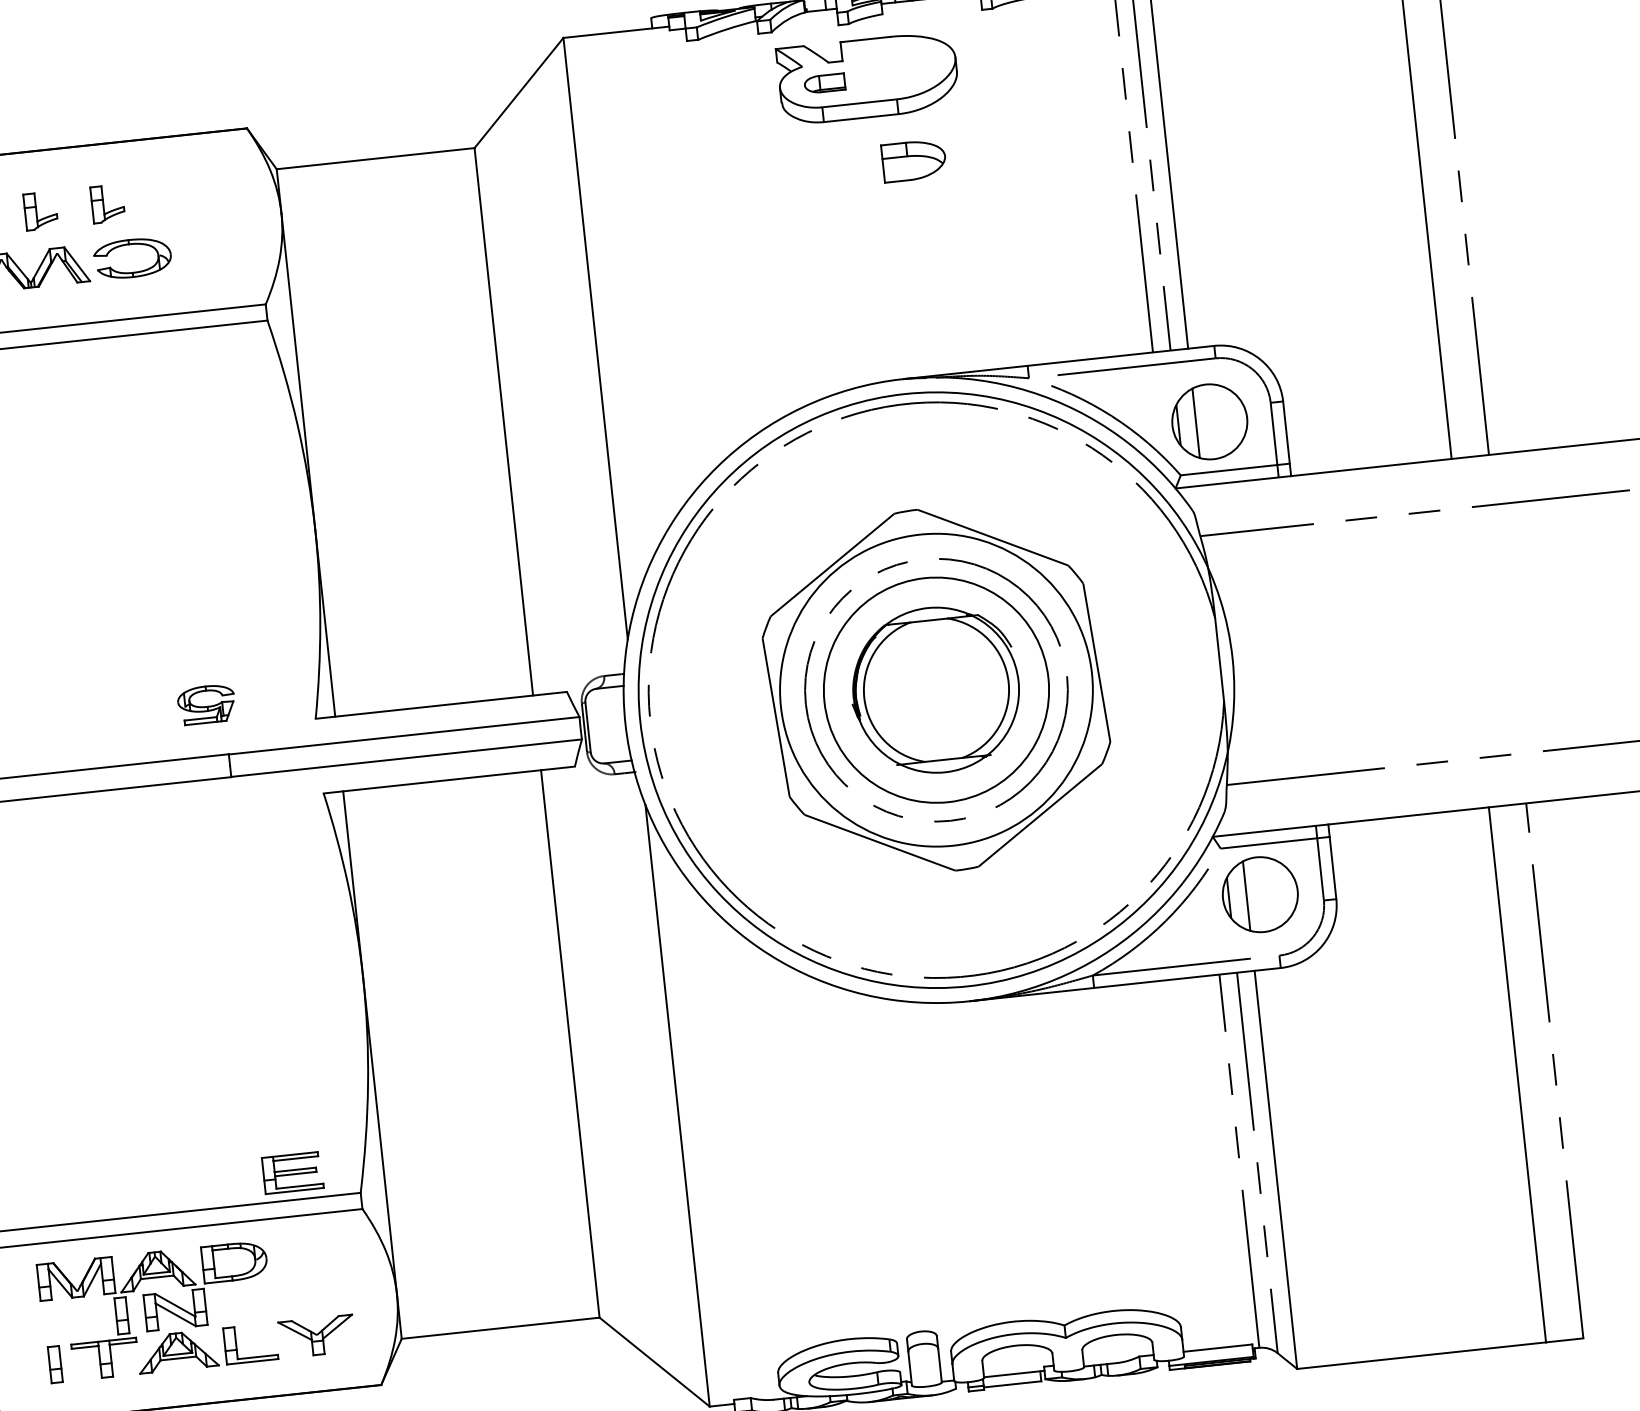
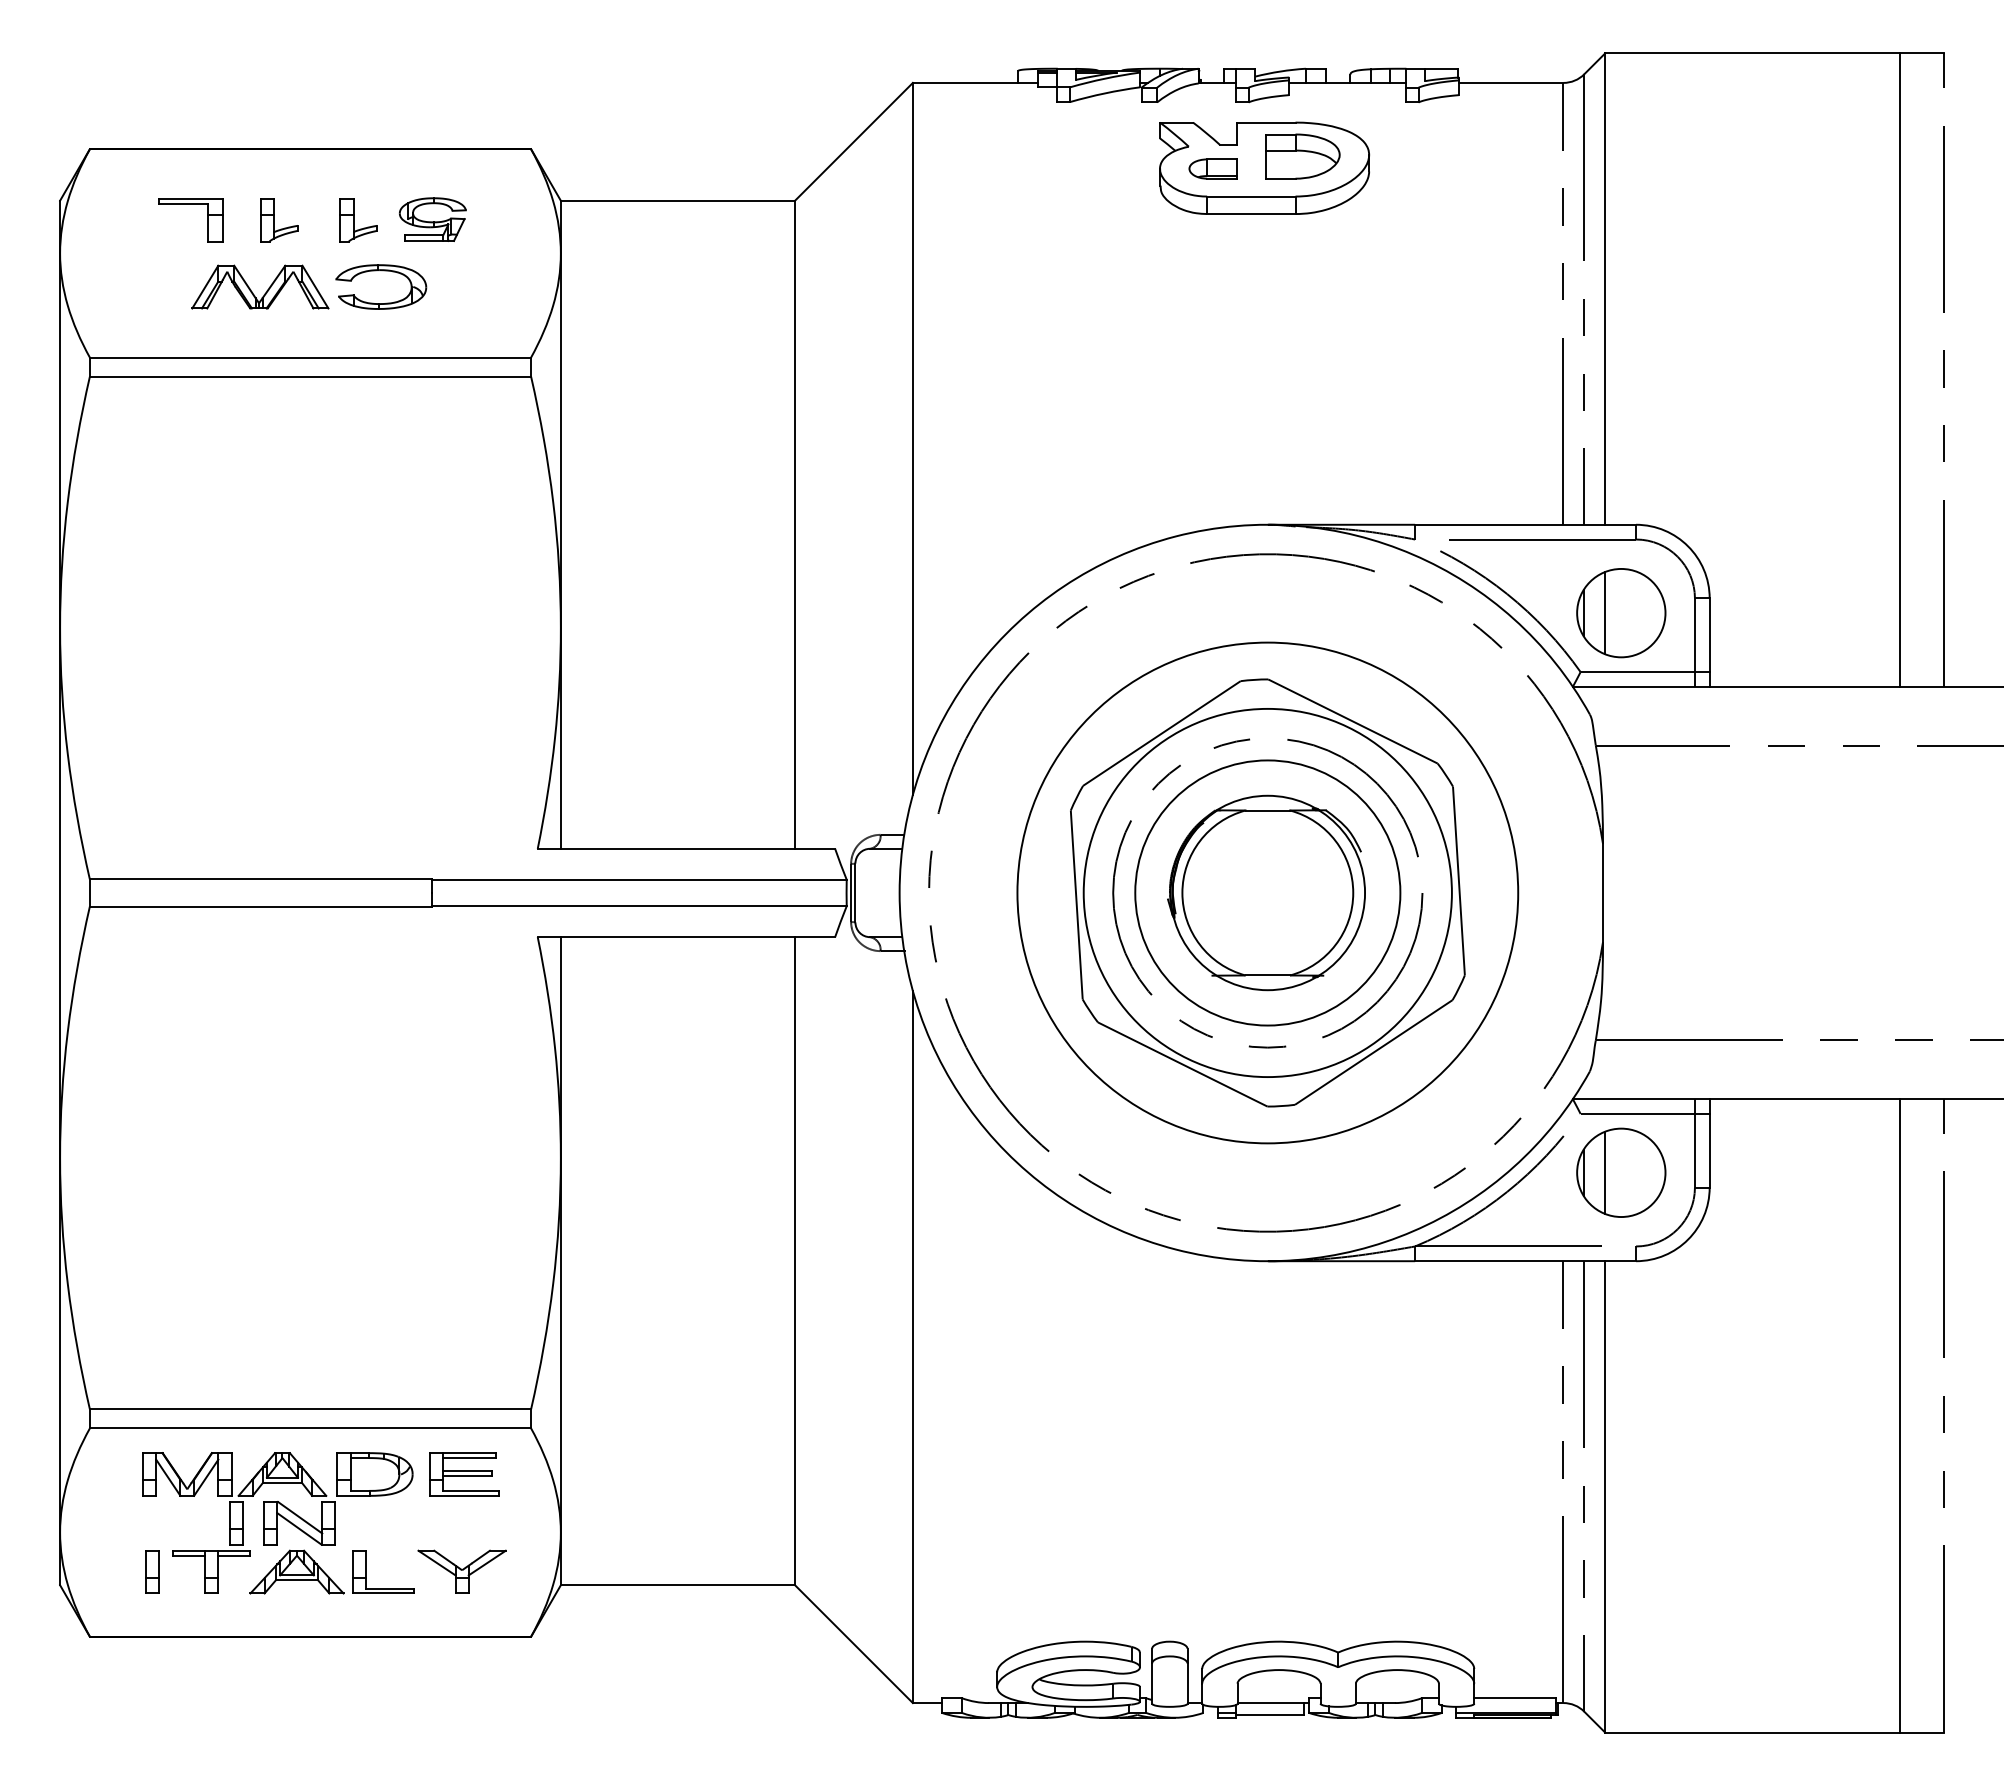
part: (913, 160) -> (1302, 156), moved
circle: (936, 689) -> (1267, 892), size x0.71
part: (206, 704) -> (432, 219), moved
part: (293, 1172) -> (464, 1474), moved

